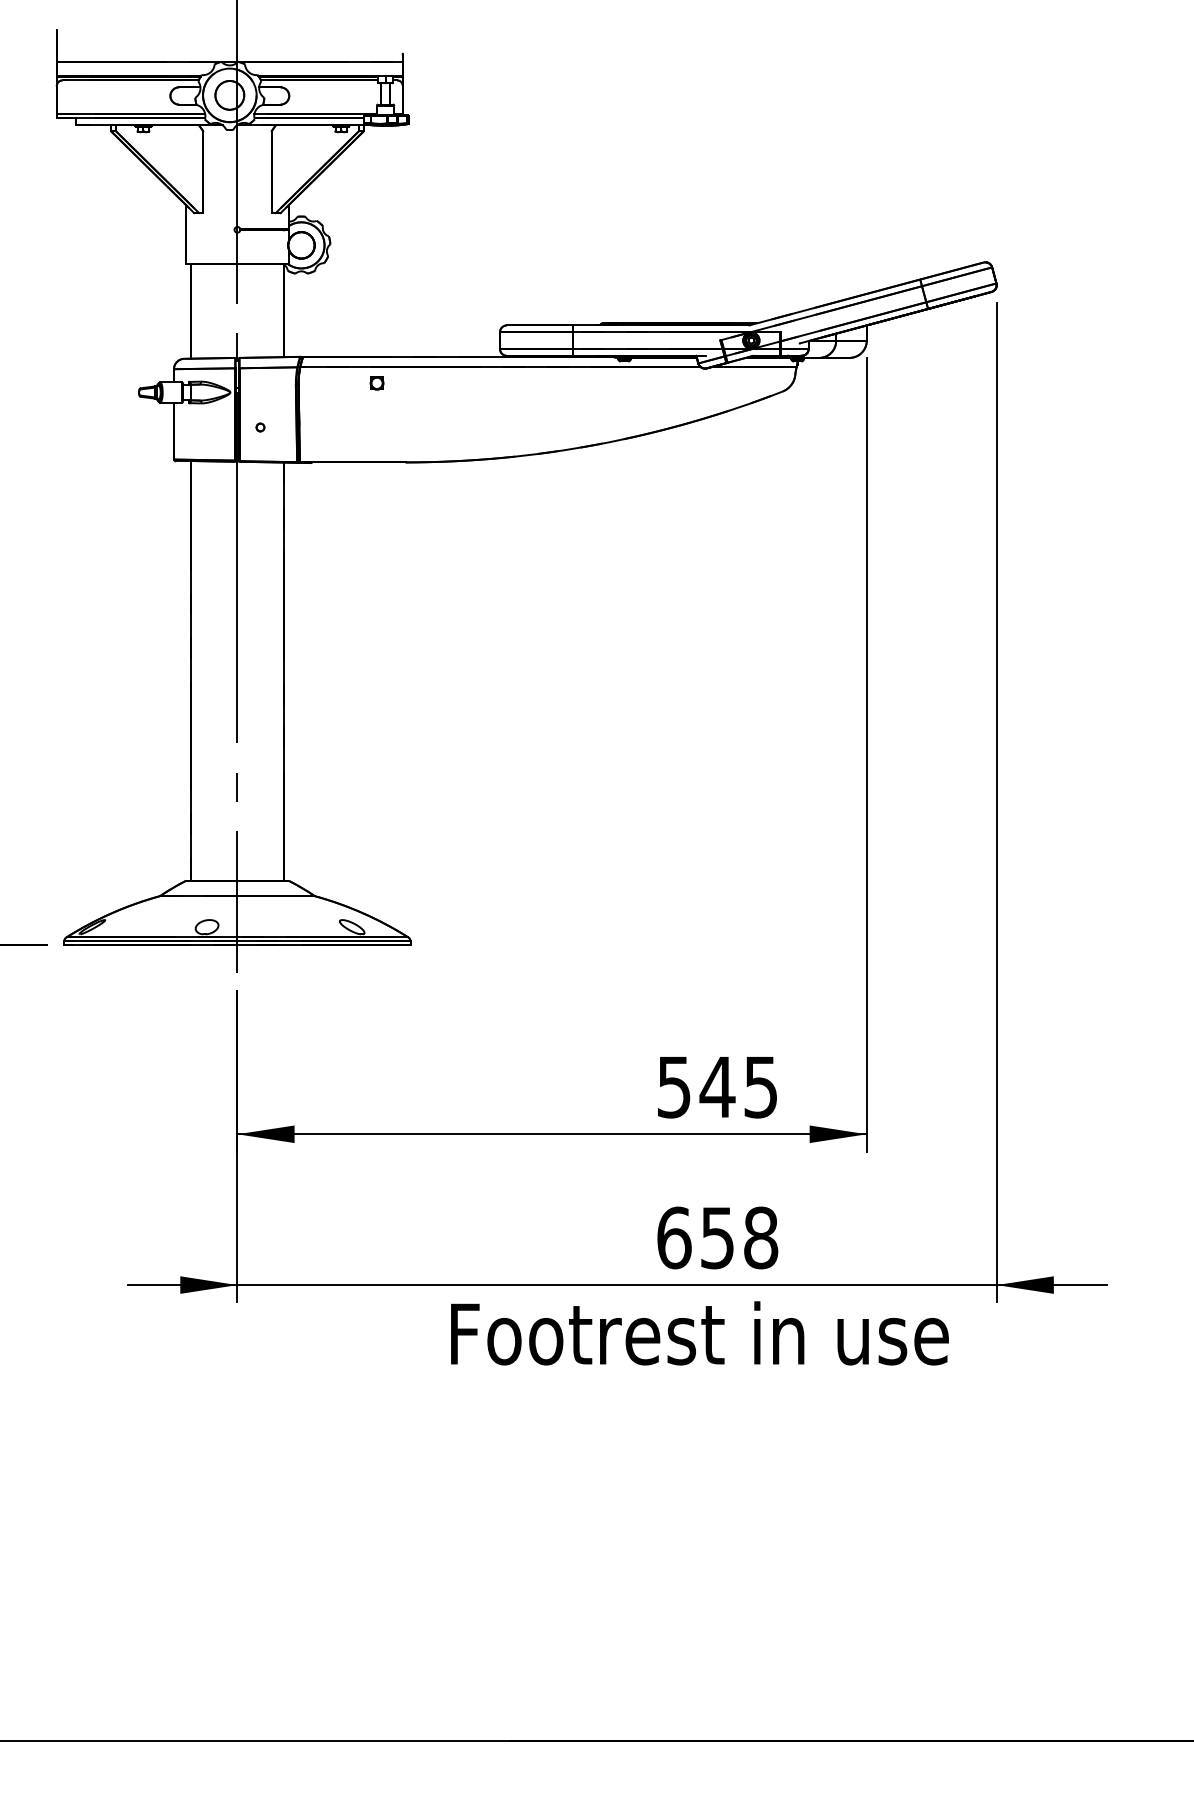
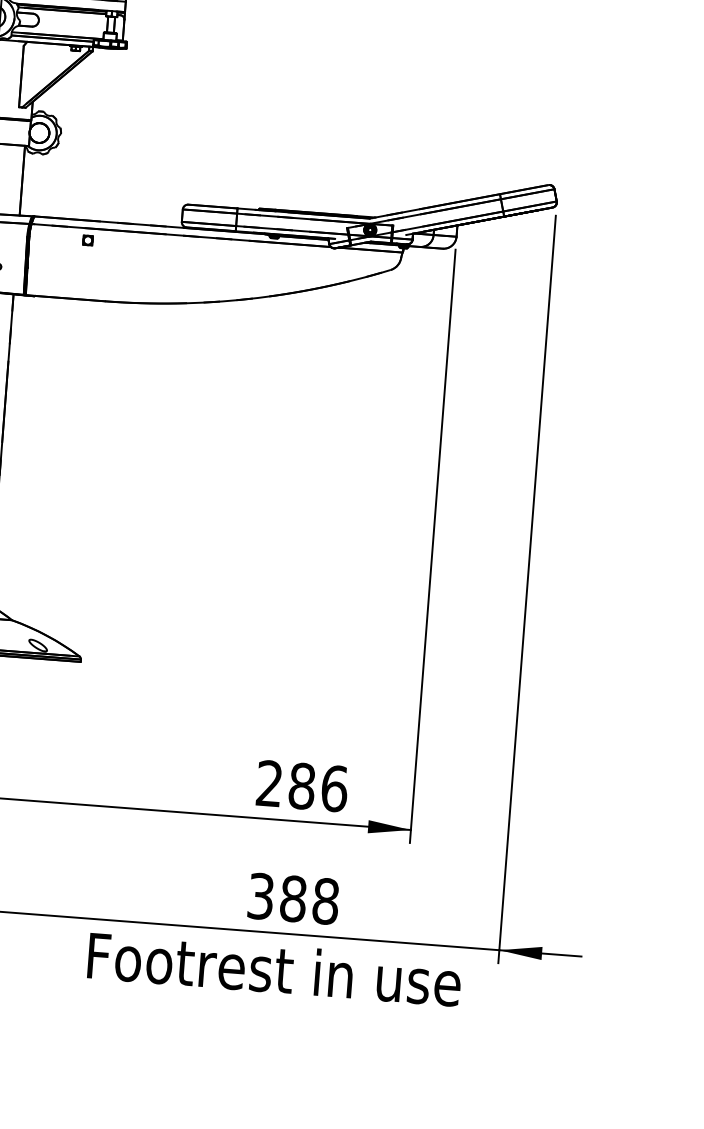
text: (717, 1086) -> (302, 785), 545 -> 286
text: (695, 1237) -> (276, 897), 658 -> 388

